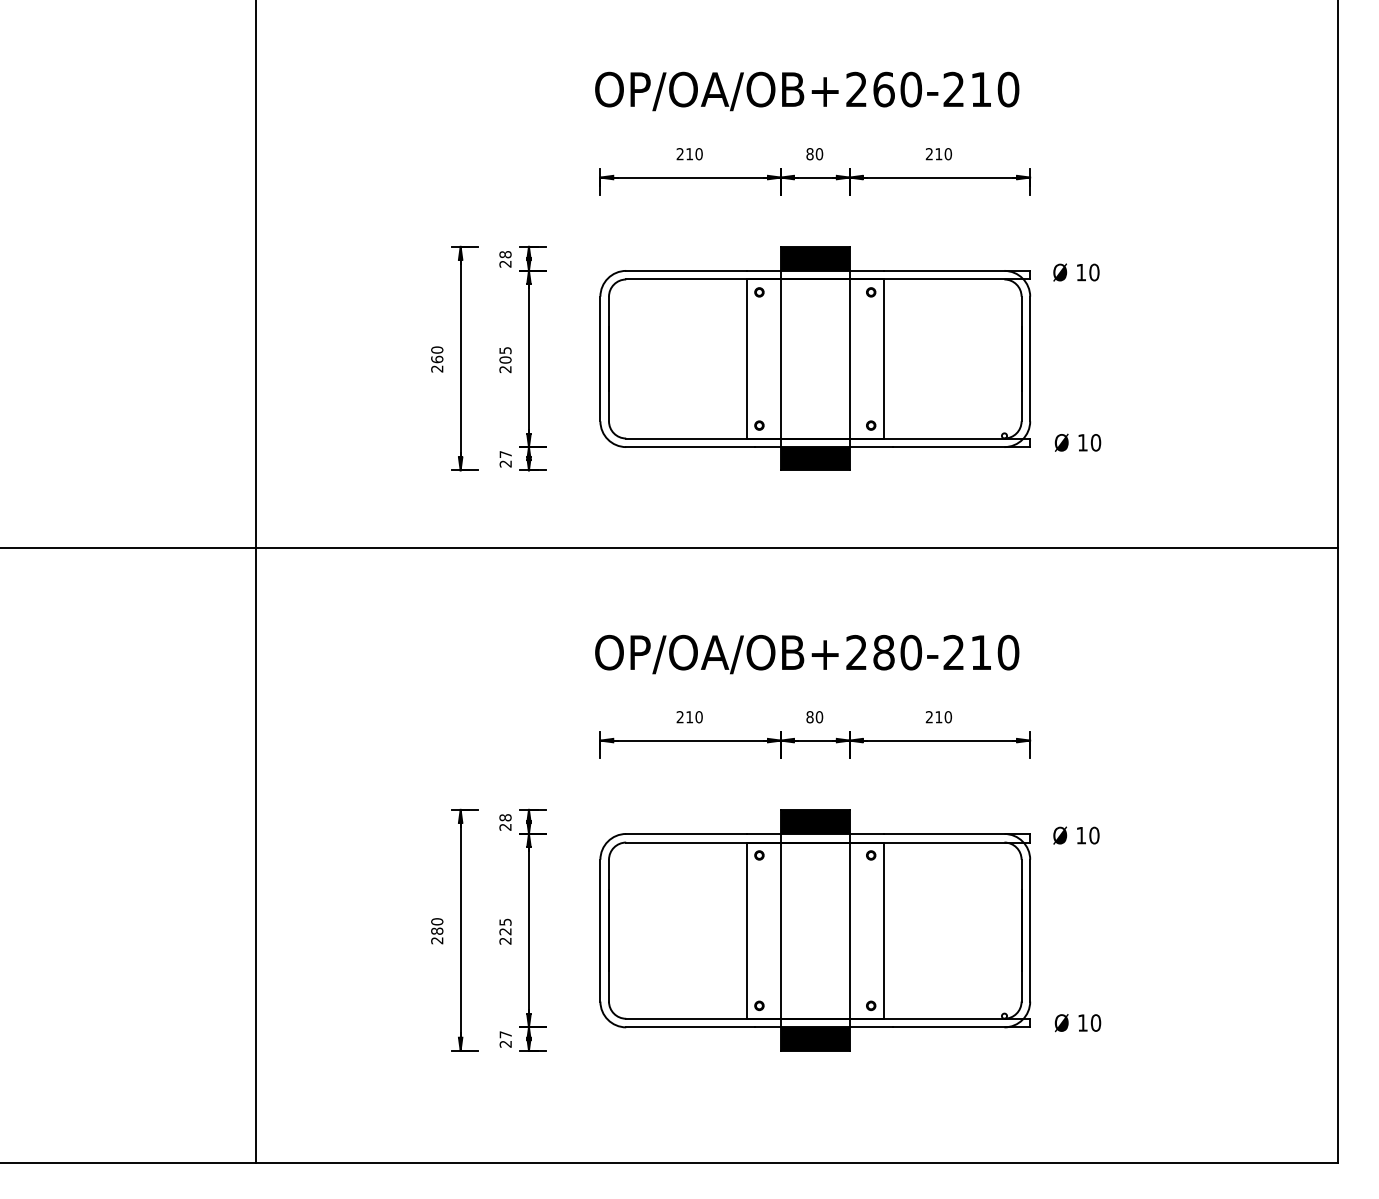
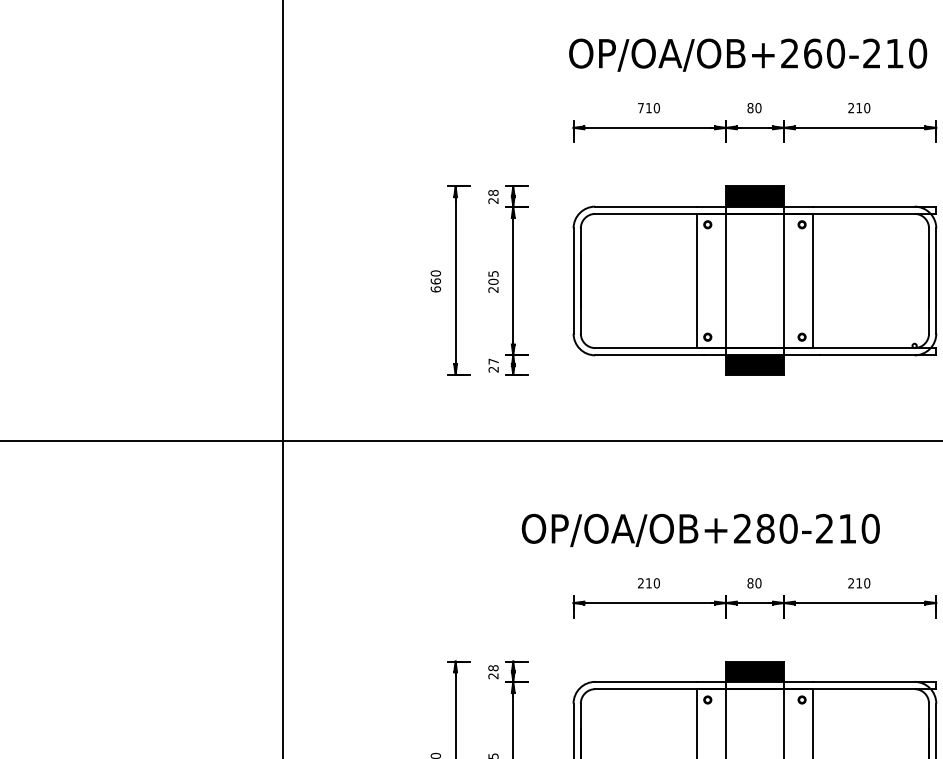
text: (679, 154) -> (640, 108), 210 -> 710
text: (437, 368) -> (436, 289), 260 -> 660
text: (807, 654) -> (701, 530), moved

